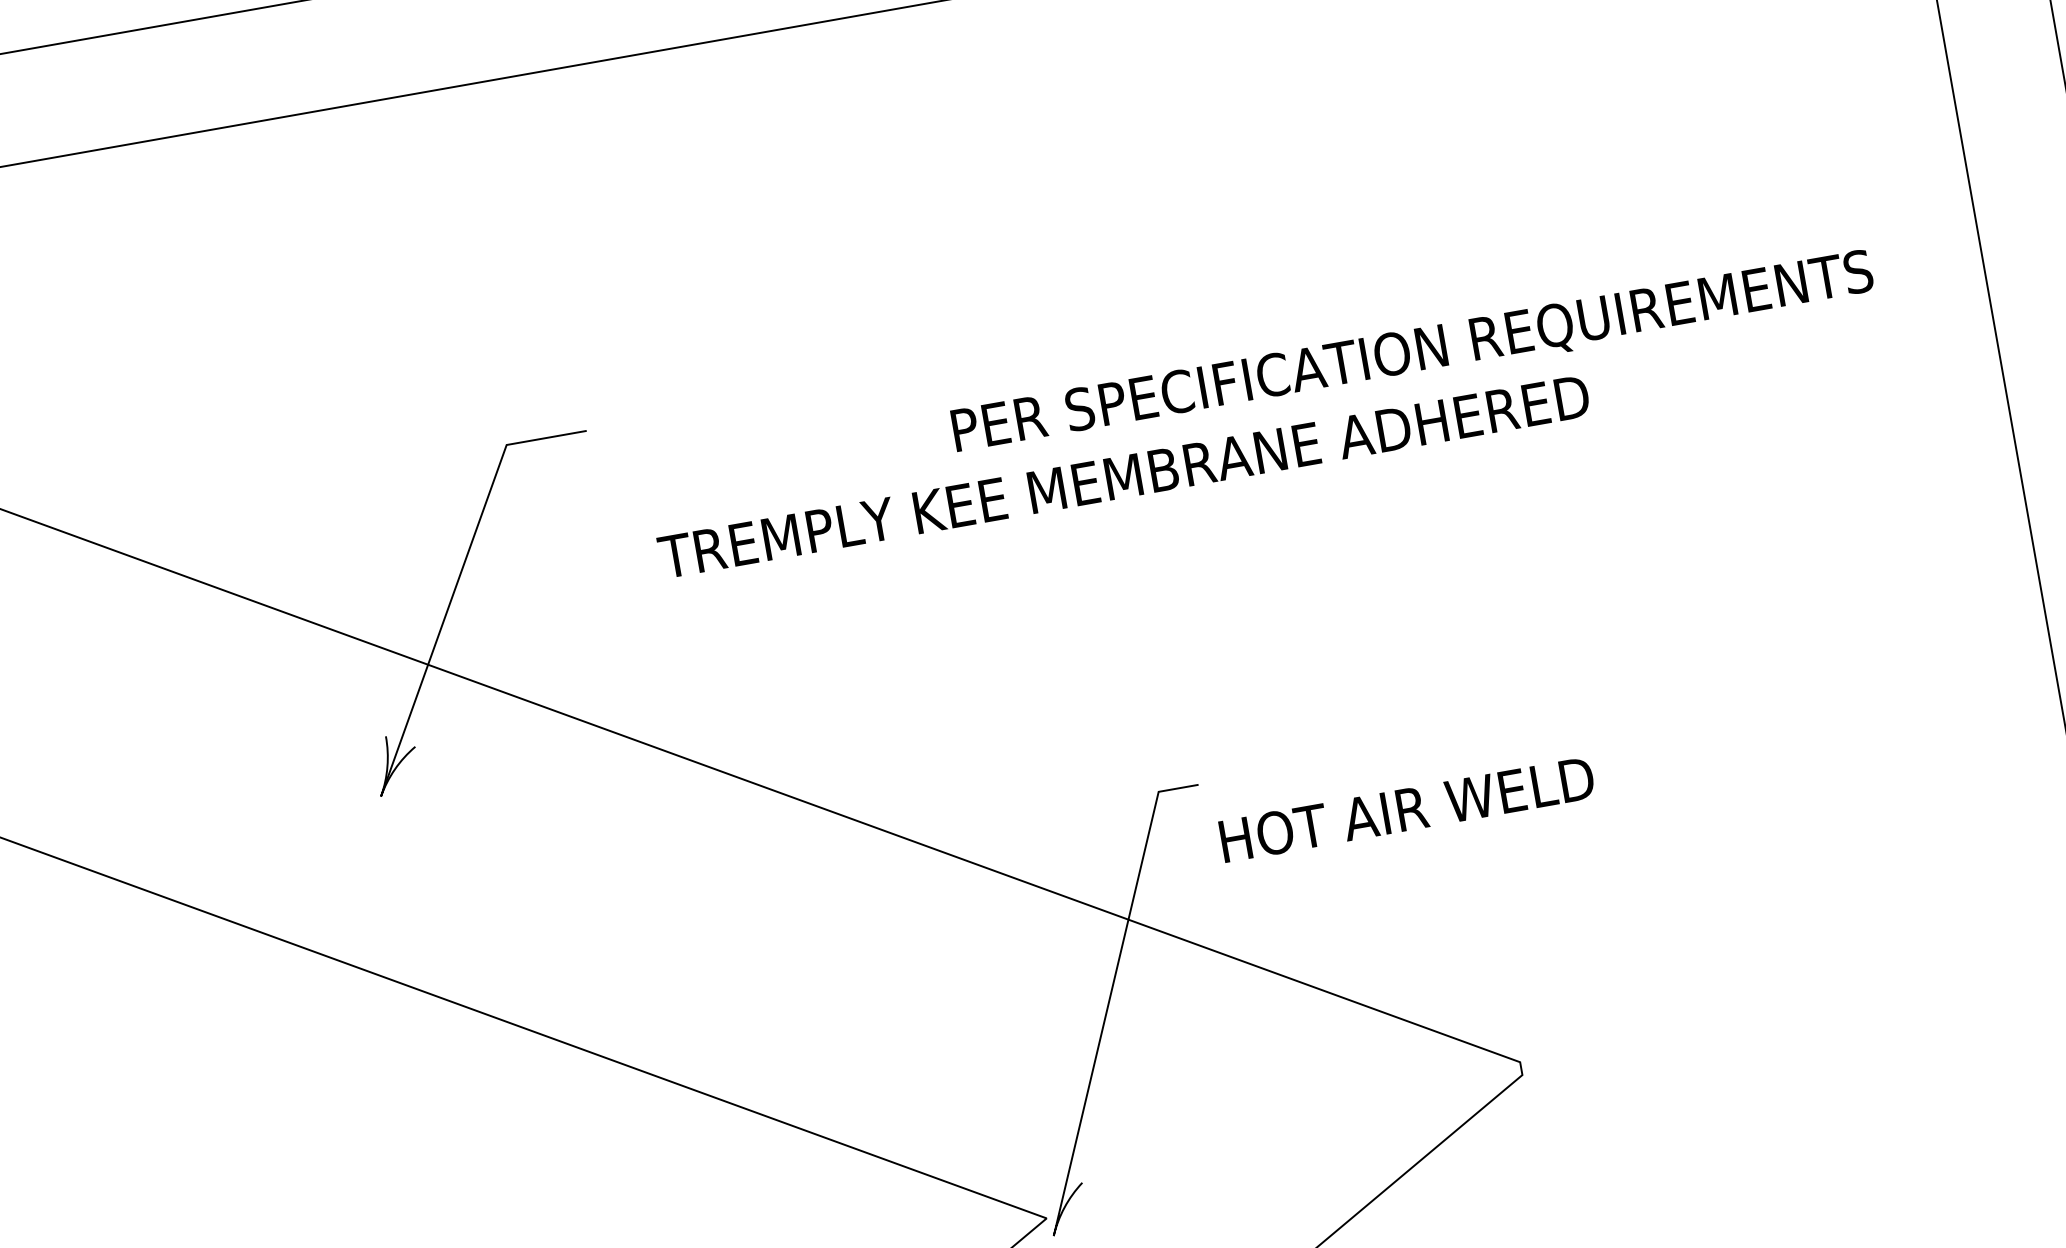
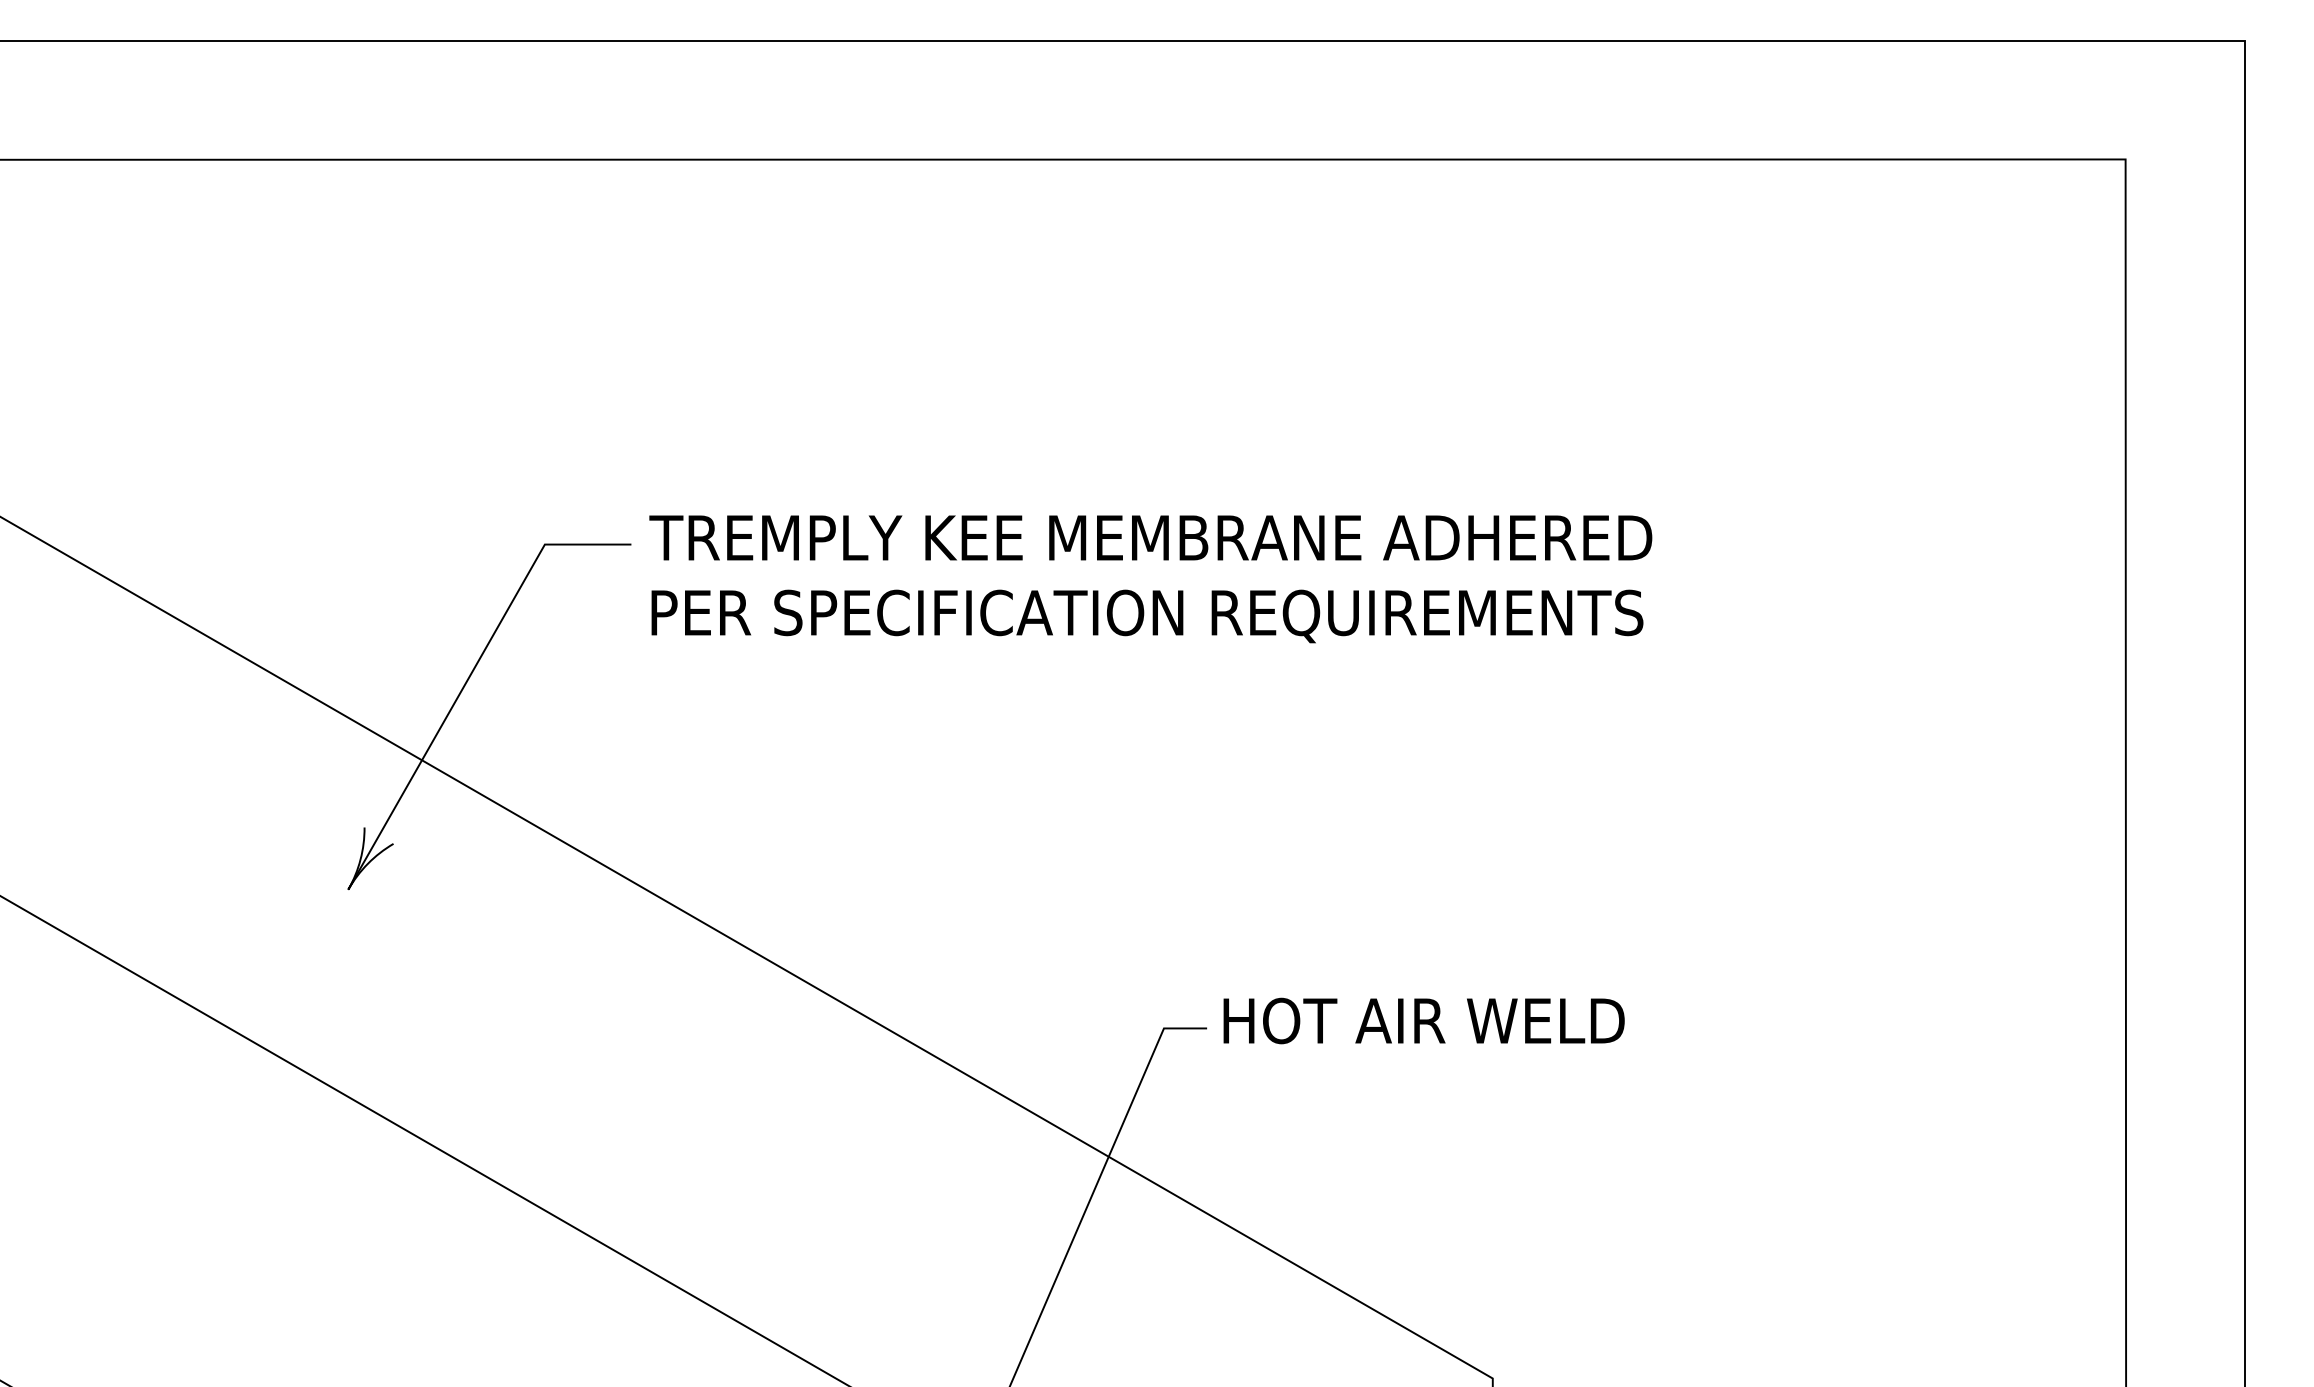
text: (1413, 353) -> (1147, 616), moved
text: (1123, 476) -> (1150, 537), moved
text: (1406, 809) -> (1423, 1020), moved

